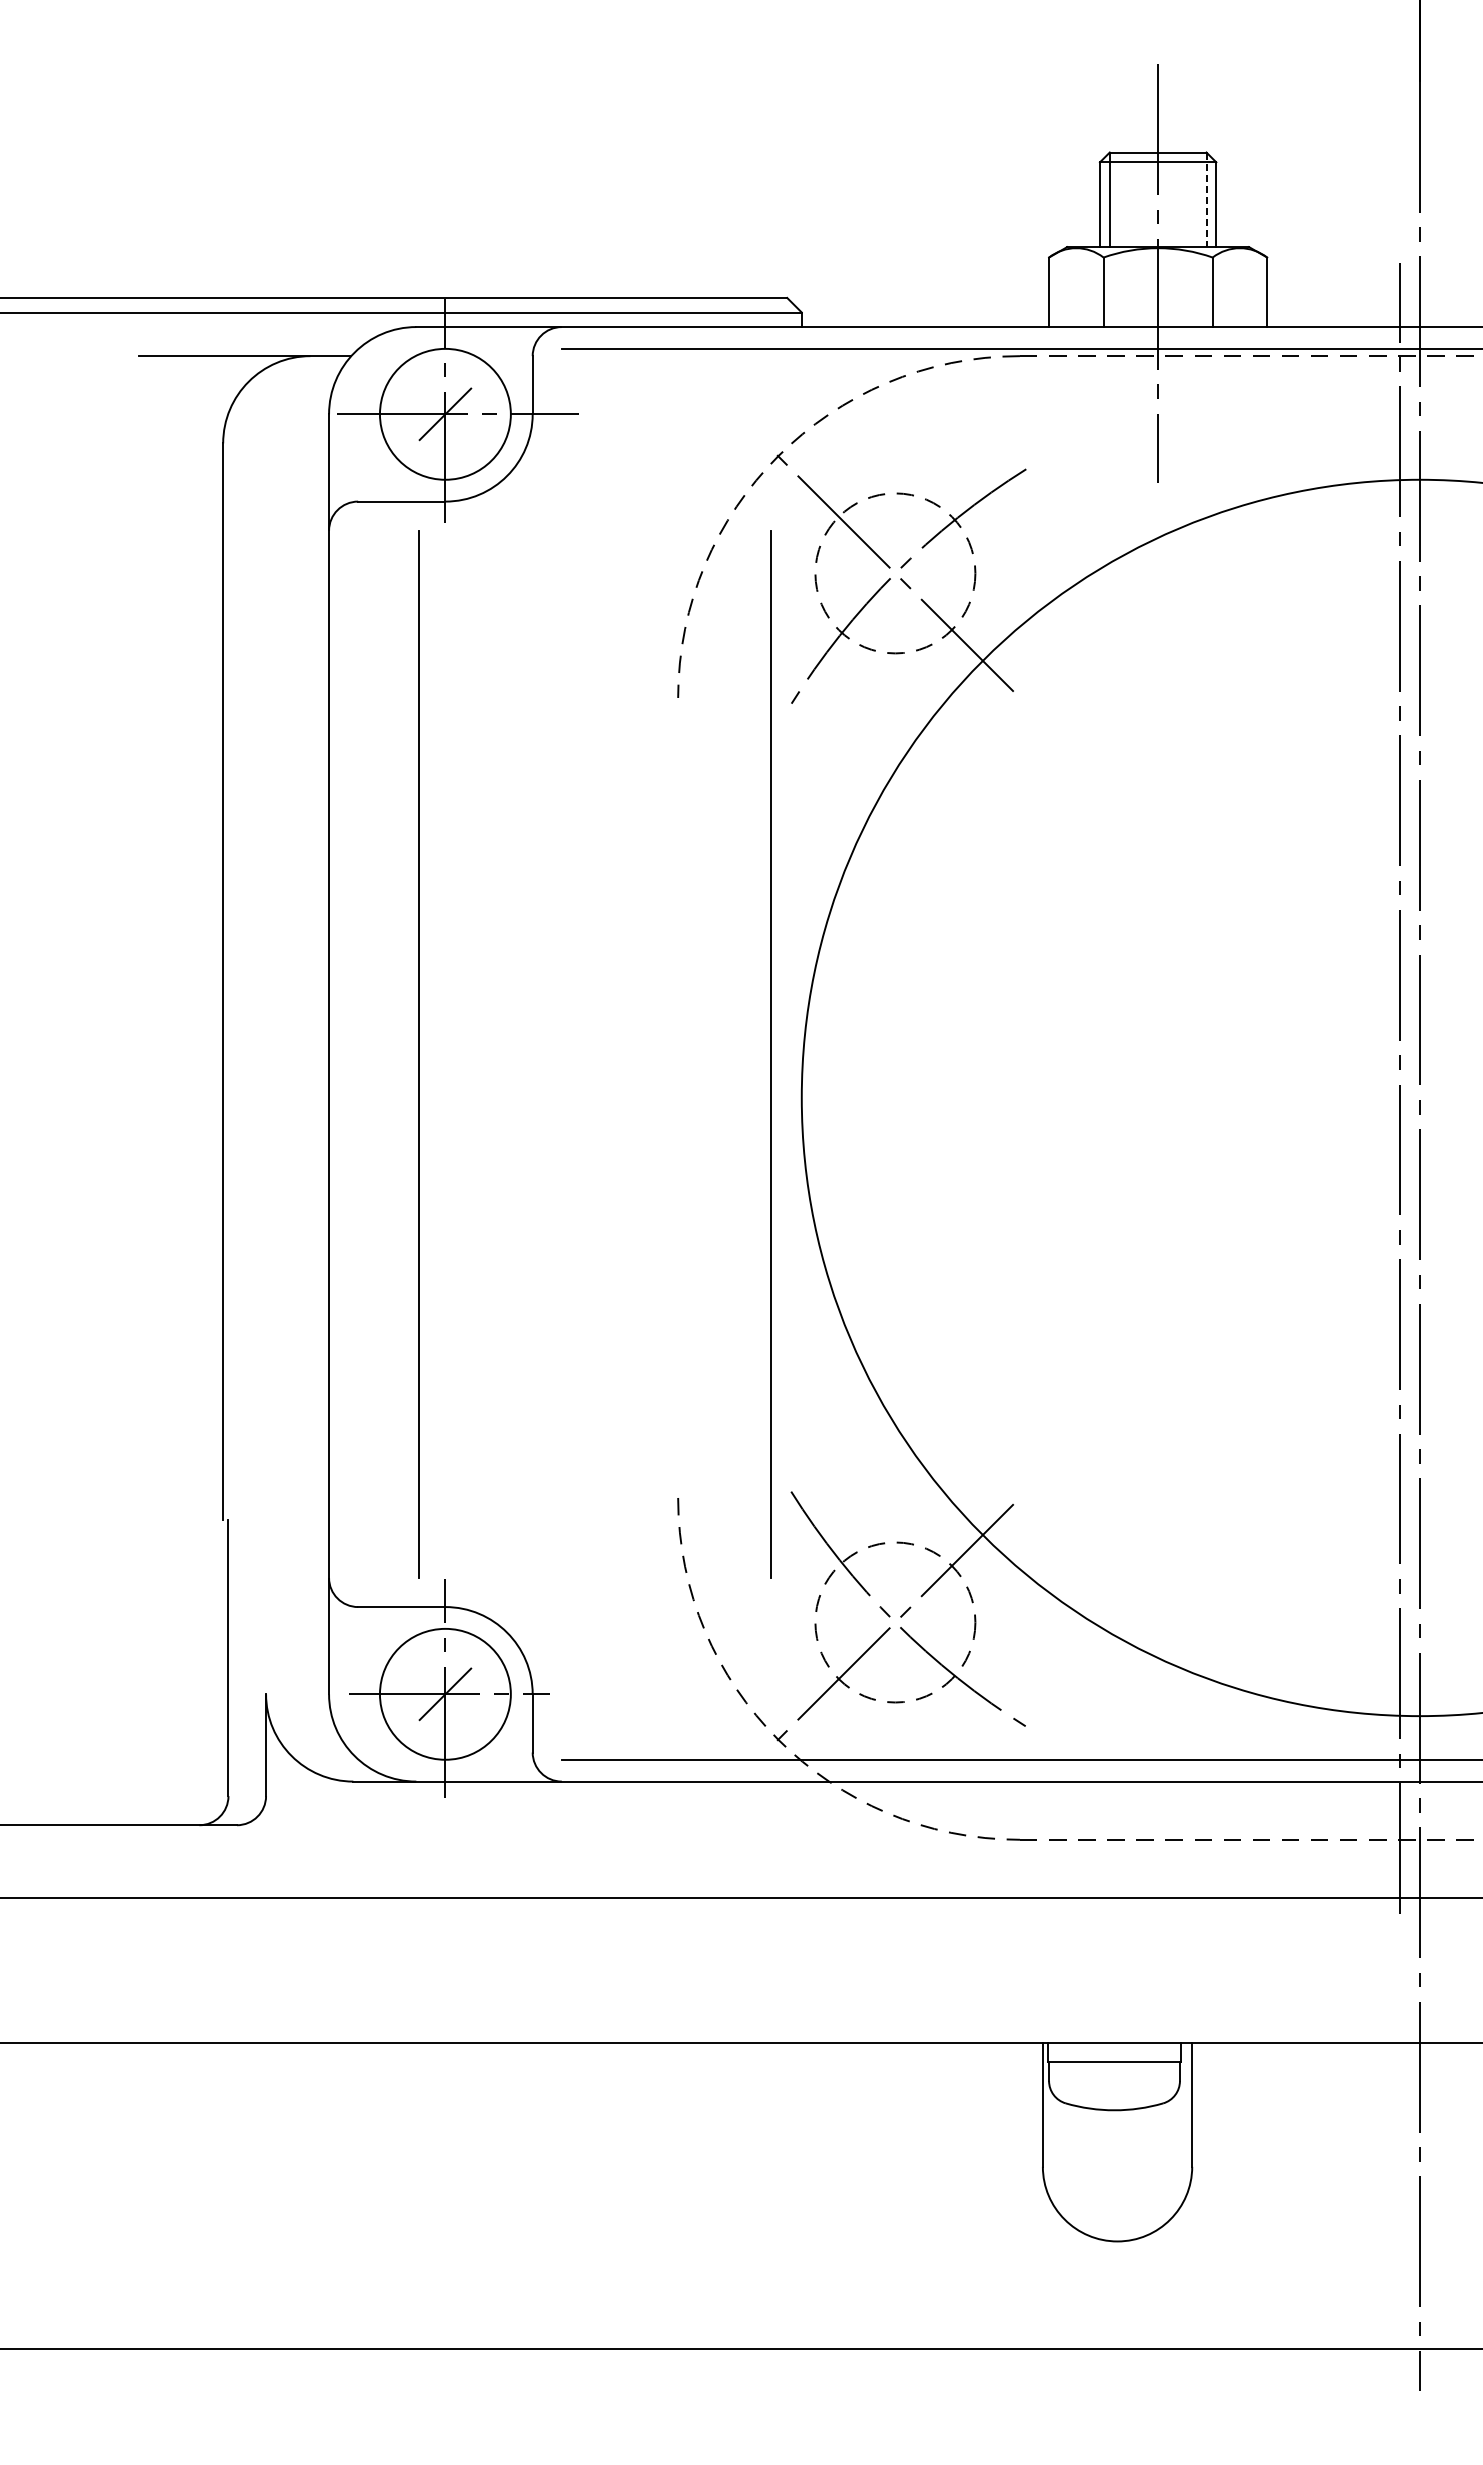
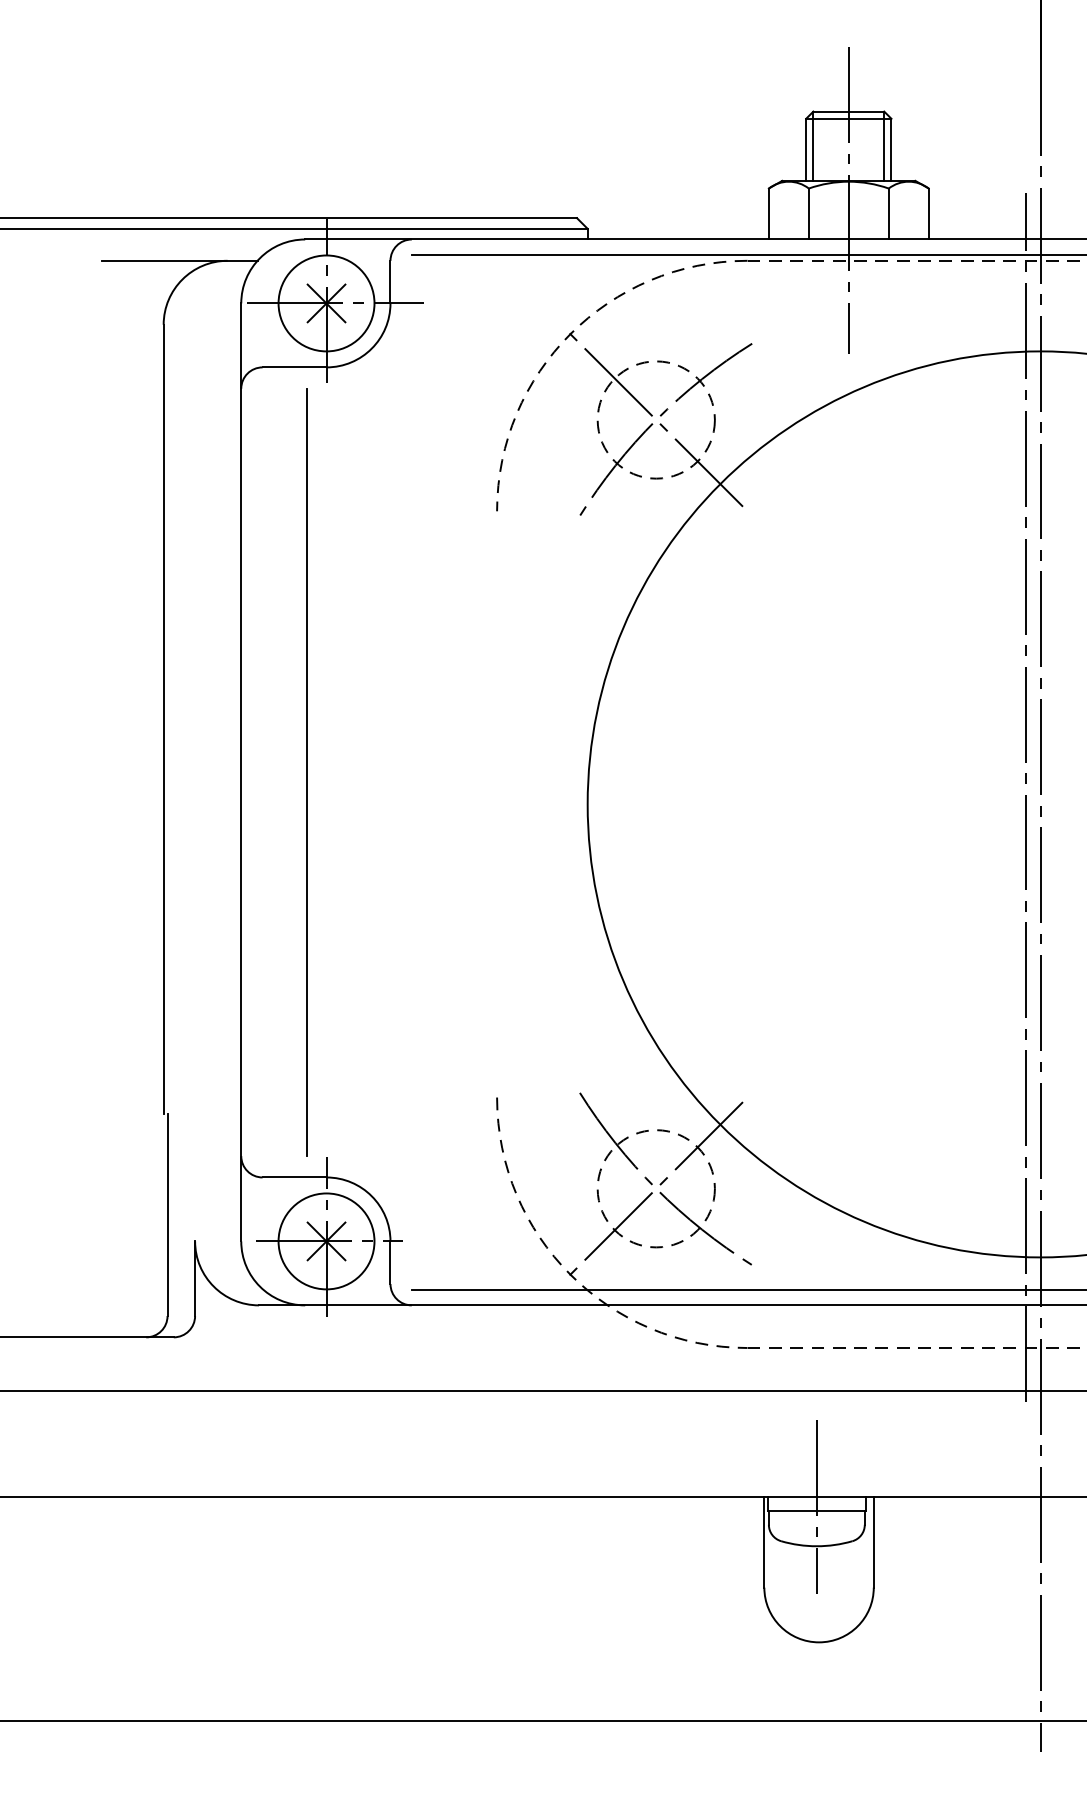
line: (1206, 200) -> (884, 146), dashed -> solid
line: (445, 414) -> (326, 303), added
line: (770, 1054) -> (564, 772), removed
line: (445, 1694) -> (326, 1241), added
line: (1114, 2056) -> (816, 1506), added

